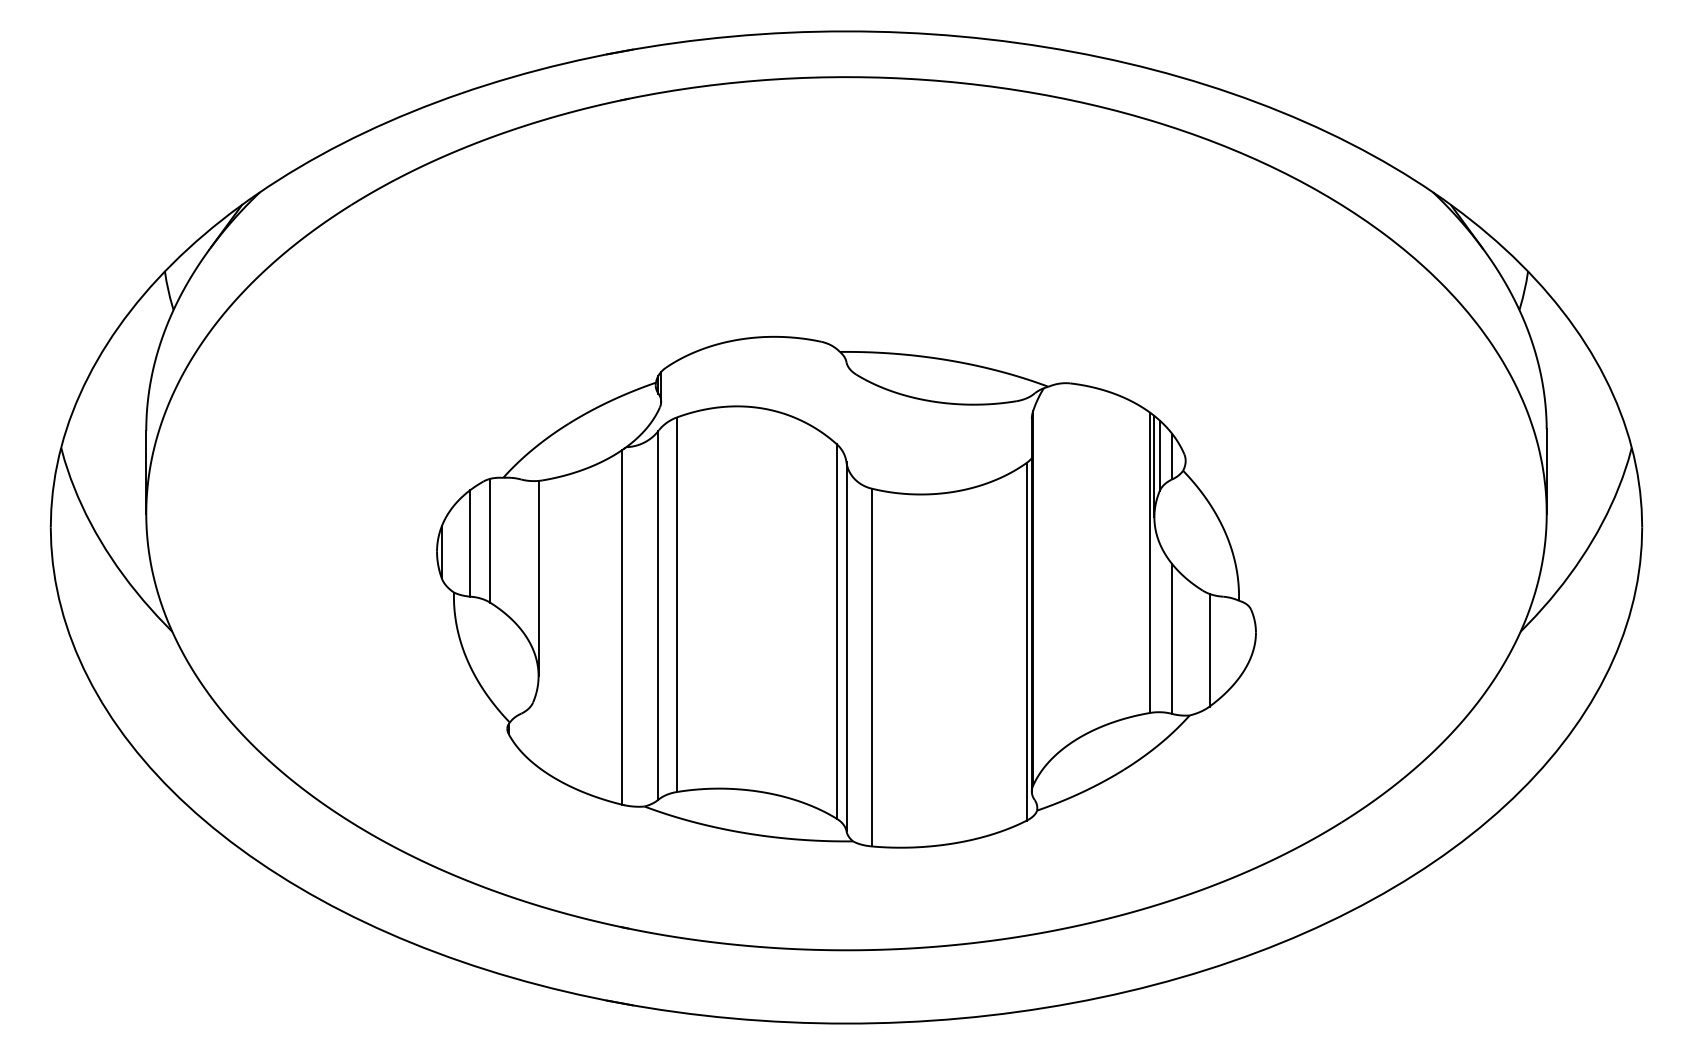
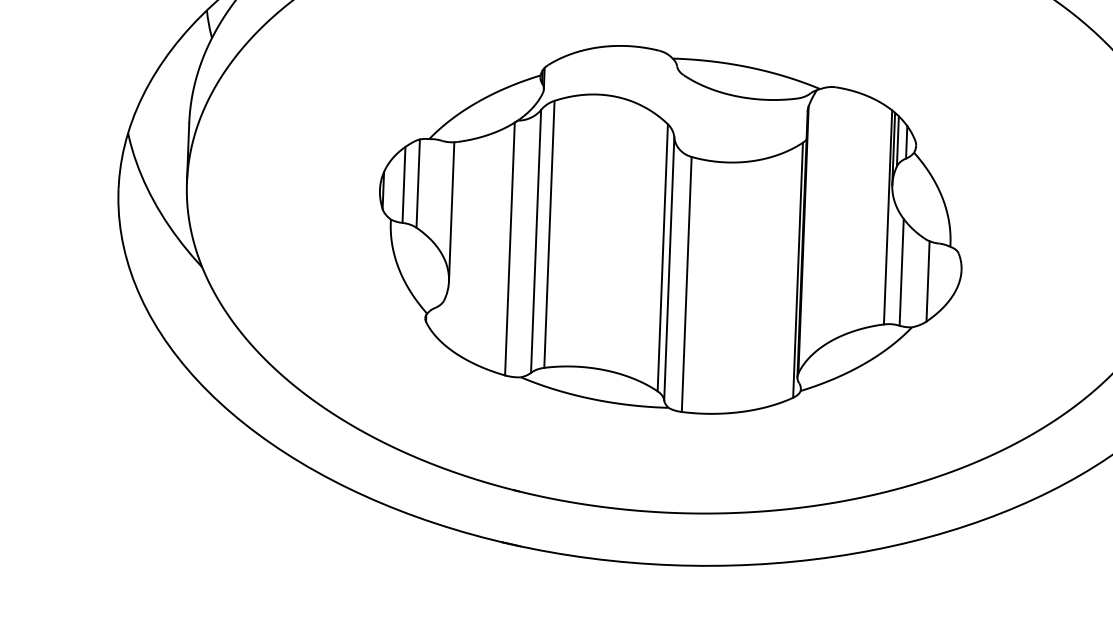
part: (846, 592) -> (670, 230), moved

